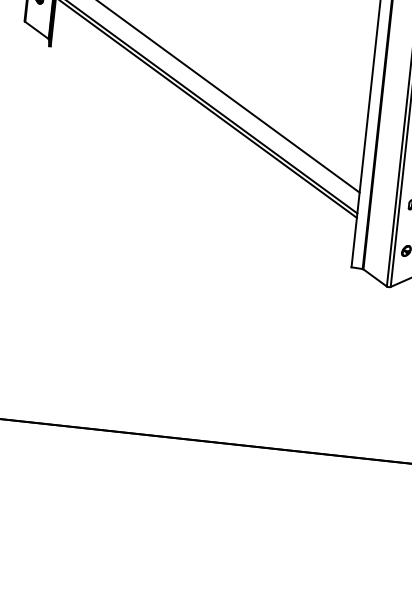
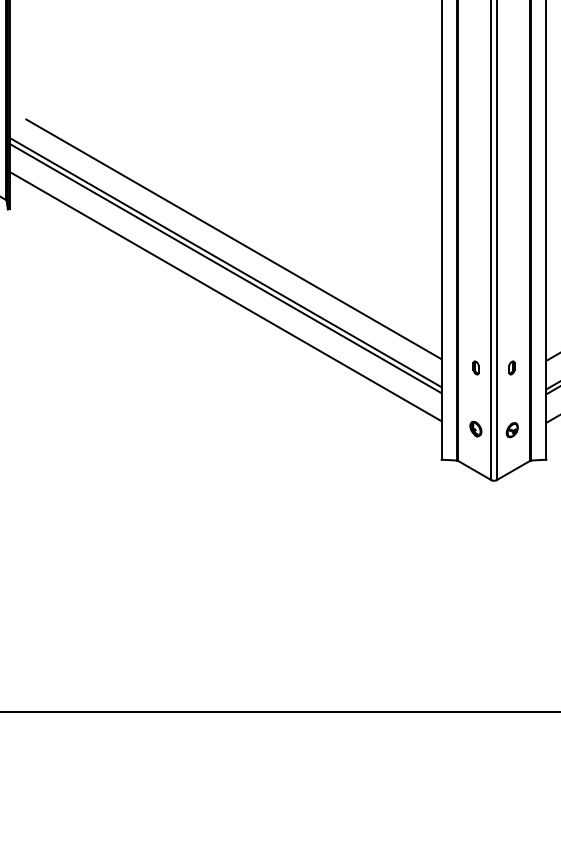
line: (204, 128) -> (225, 296), added
part: (384, 201) -> (475, 367), added
part: (379, 247) -> (475, 429), added

